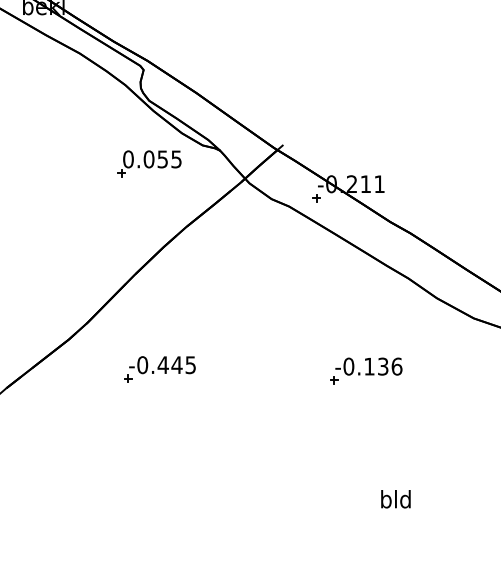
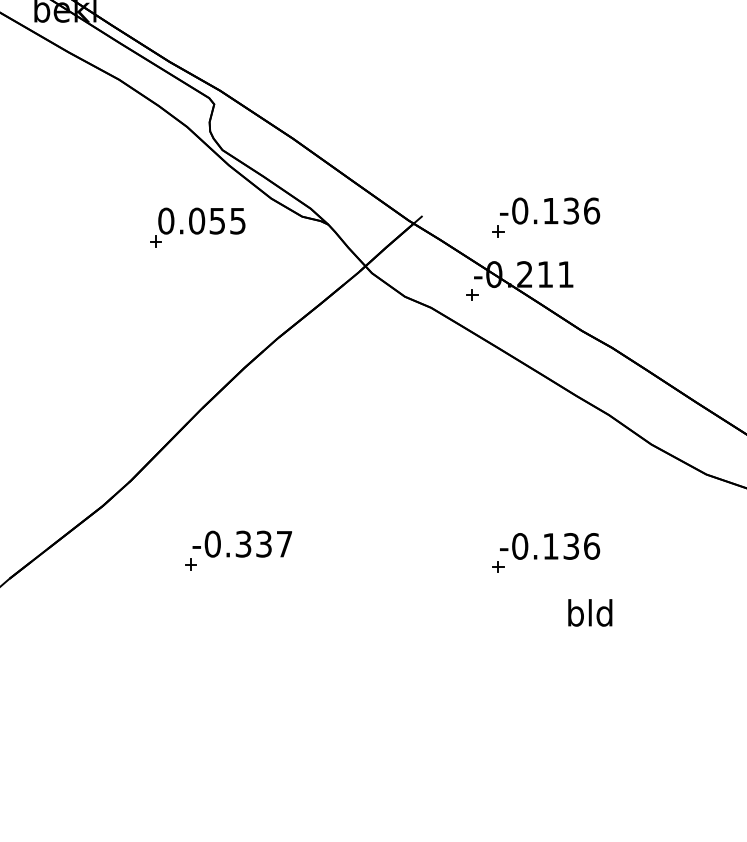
part: (366, 145) -> (546, 216), added
part: (149, 163) -> (197, 227), moved
text: (176, 365) -> (263, 544), -0.445 -> -0.337
text: (395, 499) -> (589, 613), moved

